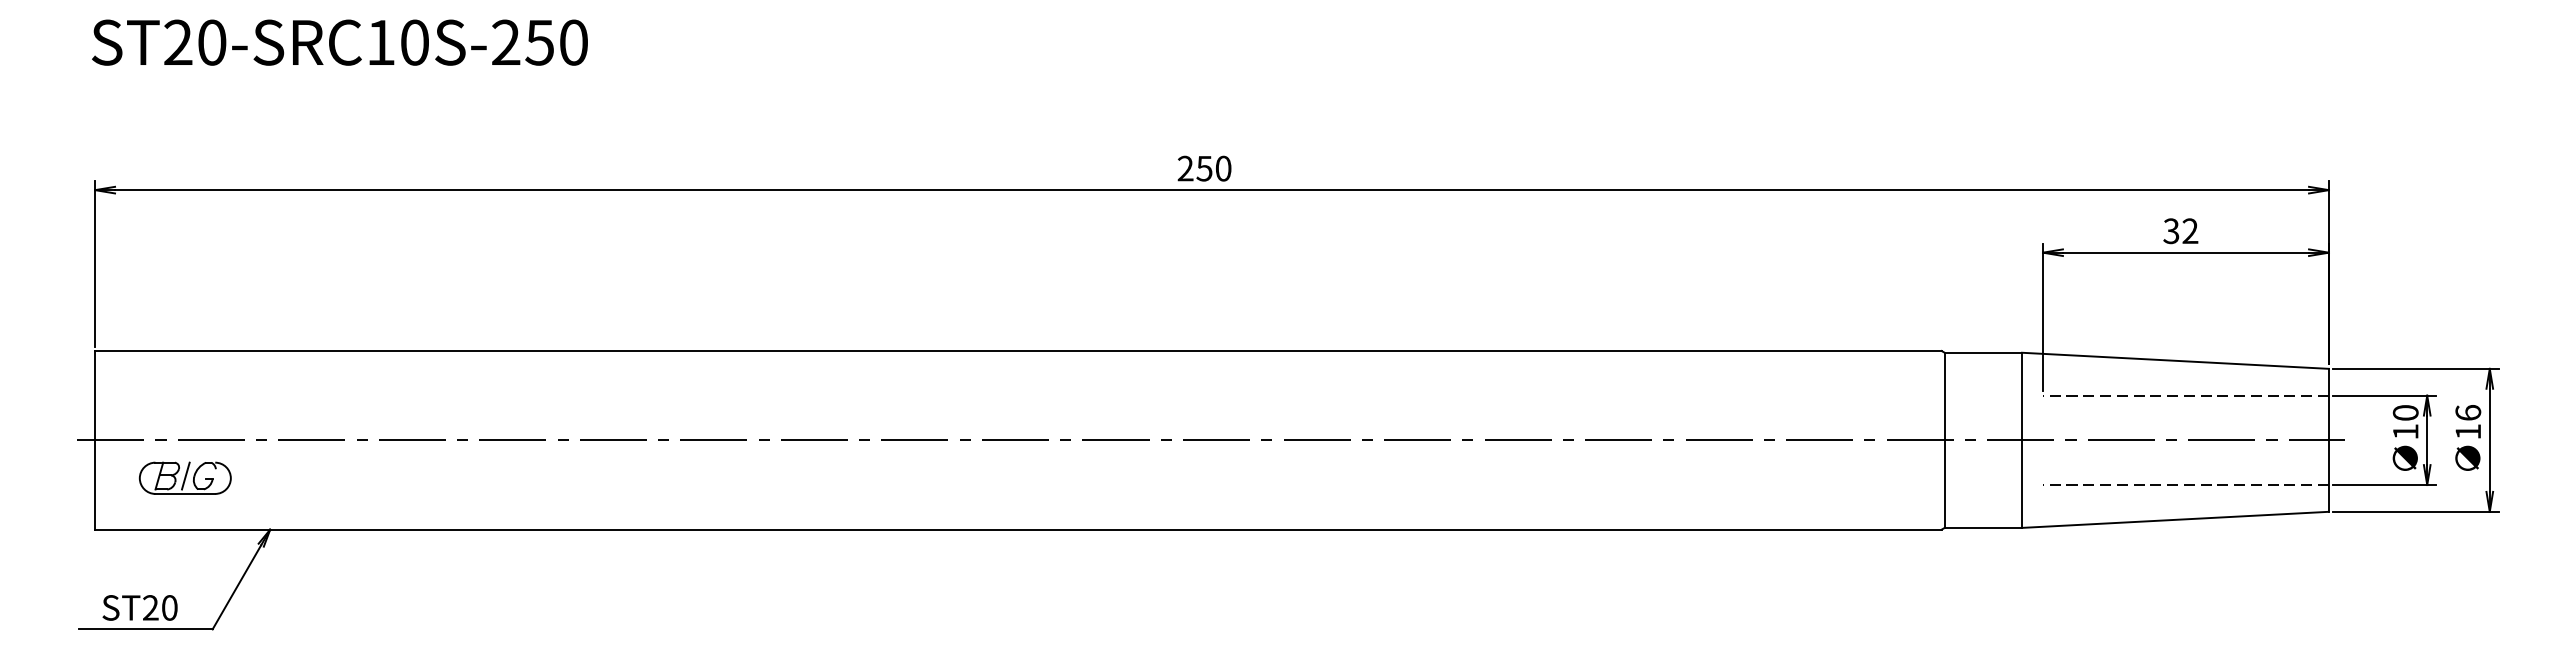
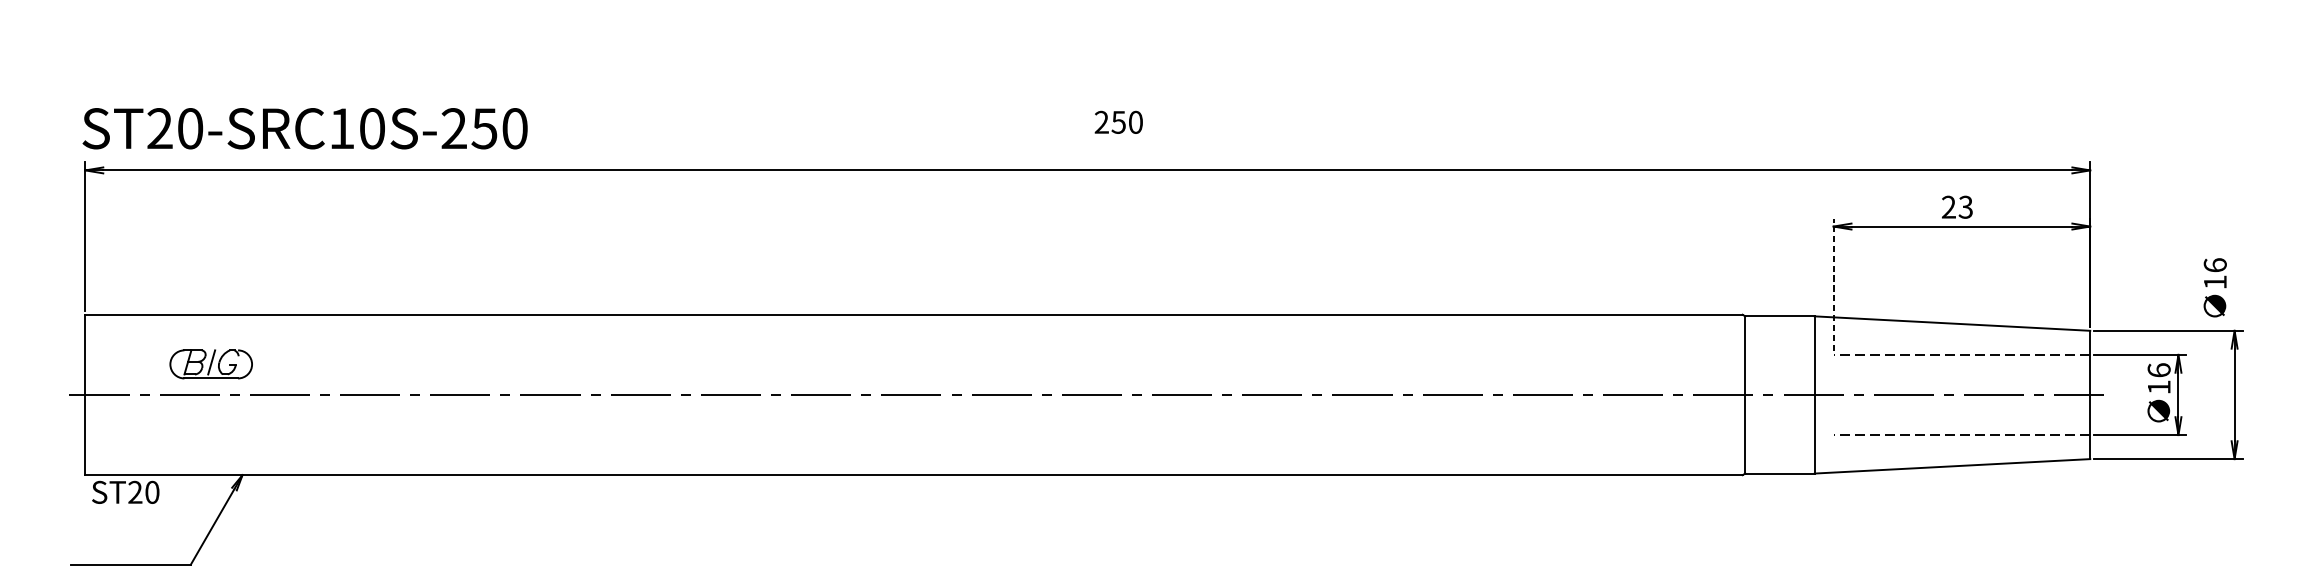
text: (339, 42) -> (304, 128), moved
text: (1204, 168) -> (1118, 122), moved
text: (2180, 231) -> (1957, 207), 32 -> 23
line: (2043, 317) -> (1834, 284), solid -> dashed
text: (2405, 412) -> (2158, 369), 10 -> 16
text: (2468, 437) -> (2215, 287), moved
part: (184, 477) -> (210, 363), moved
text: (139, 607) -> (125, 492), moved

